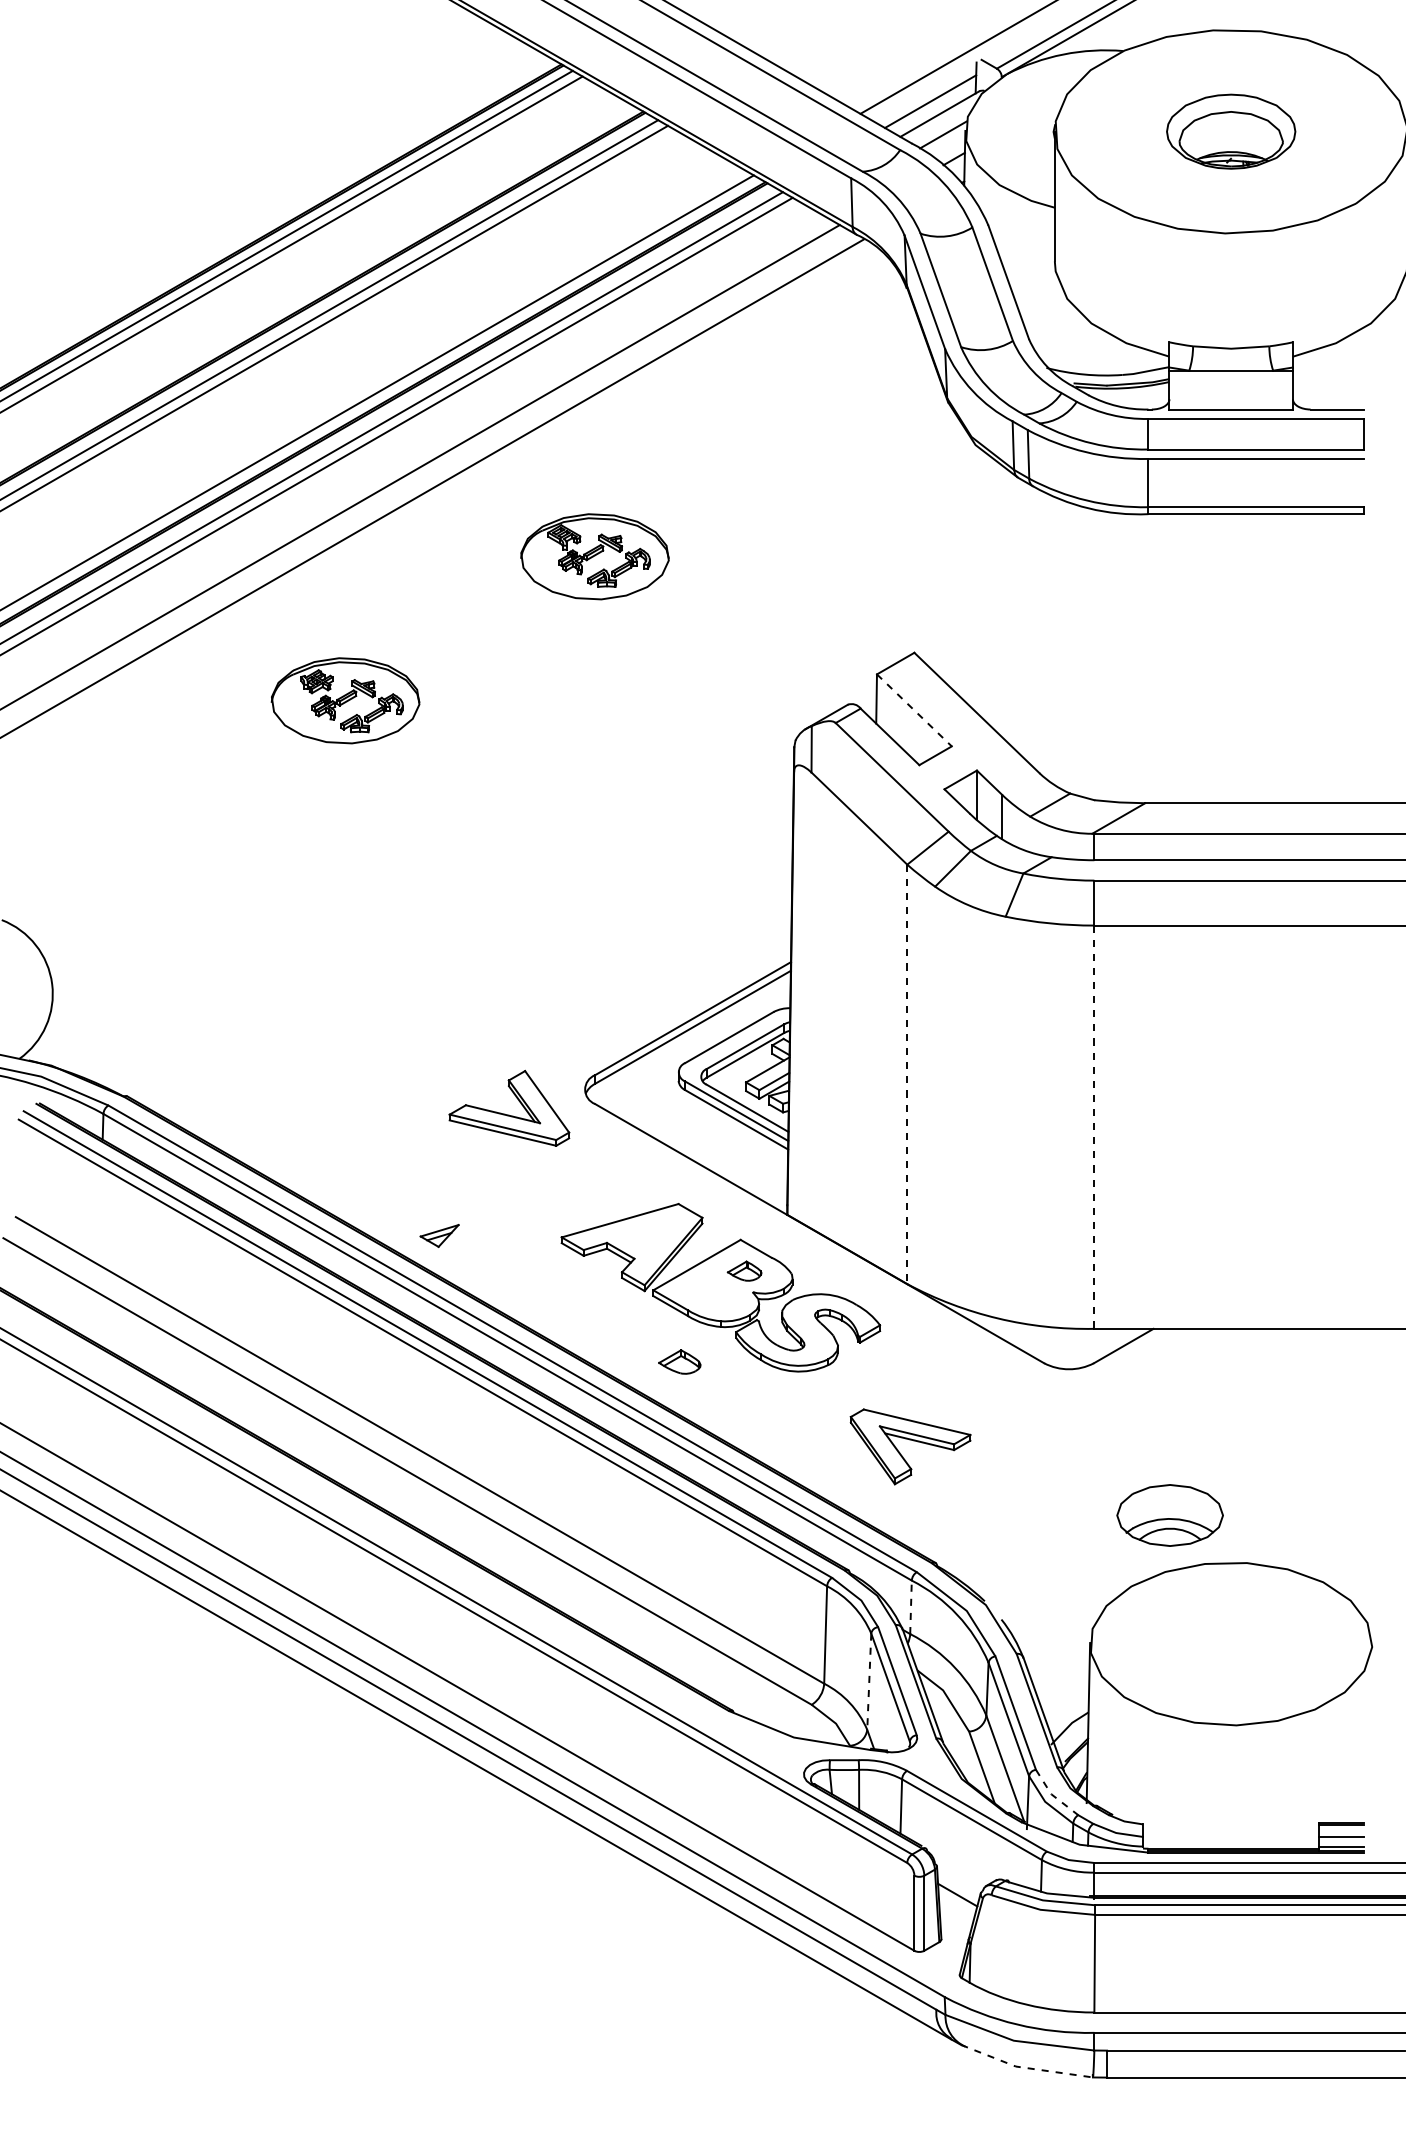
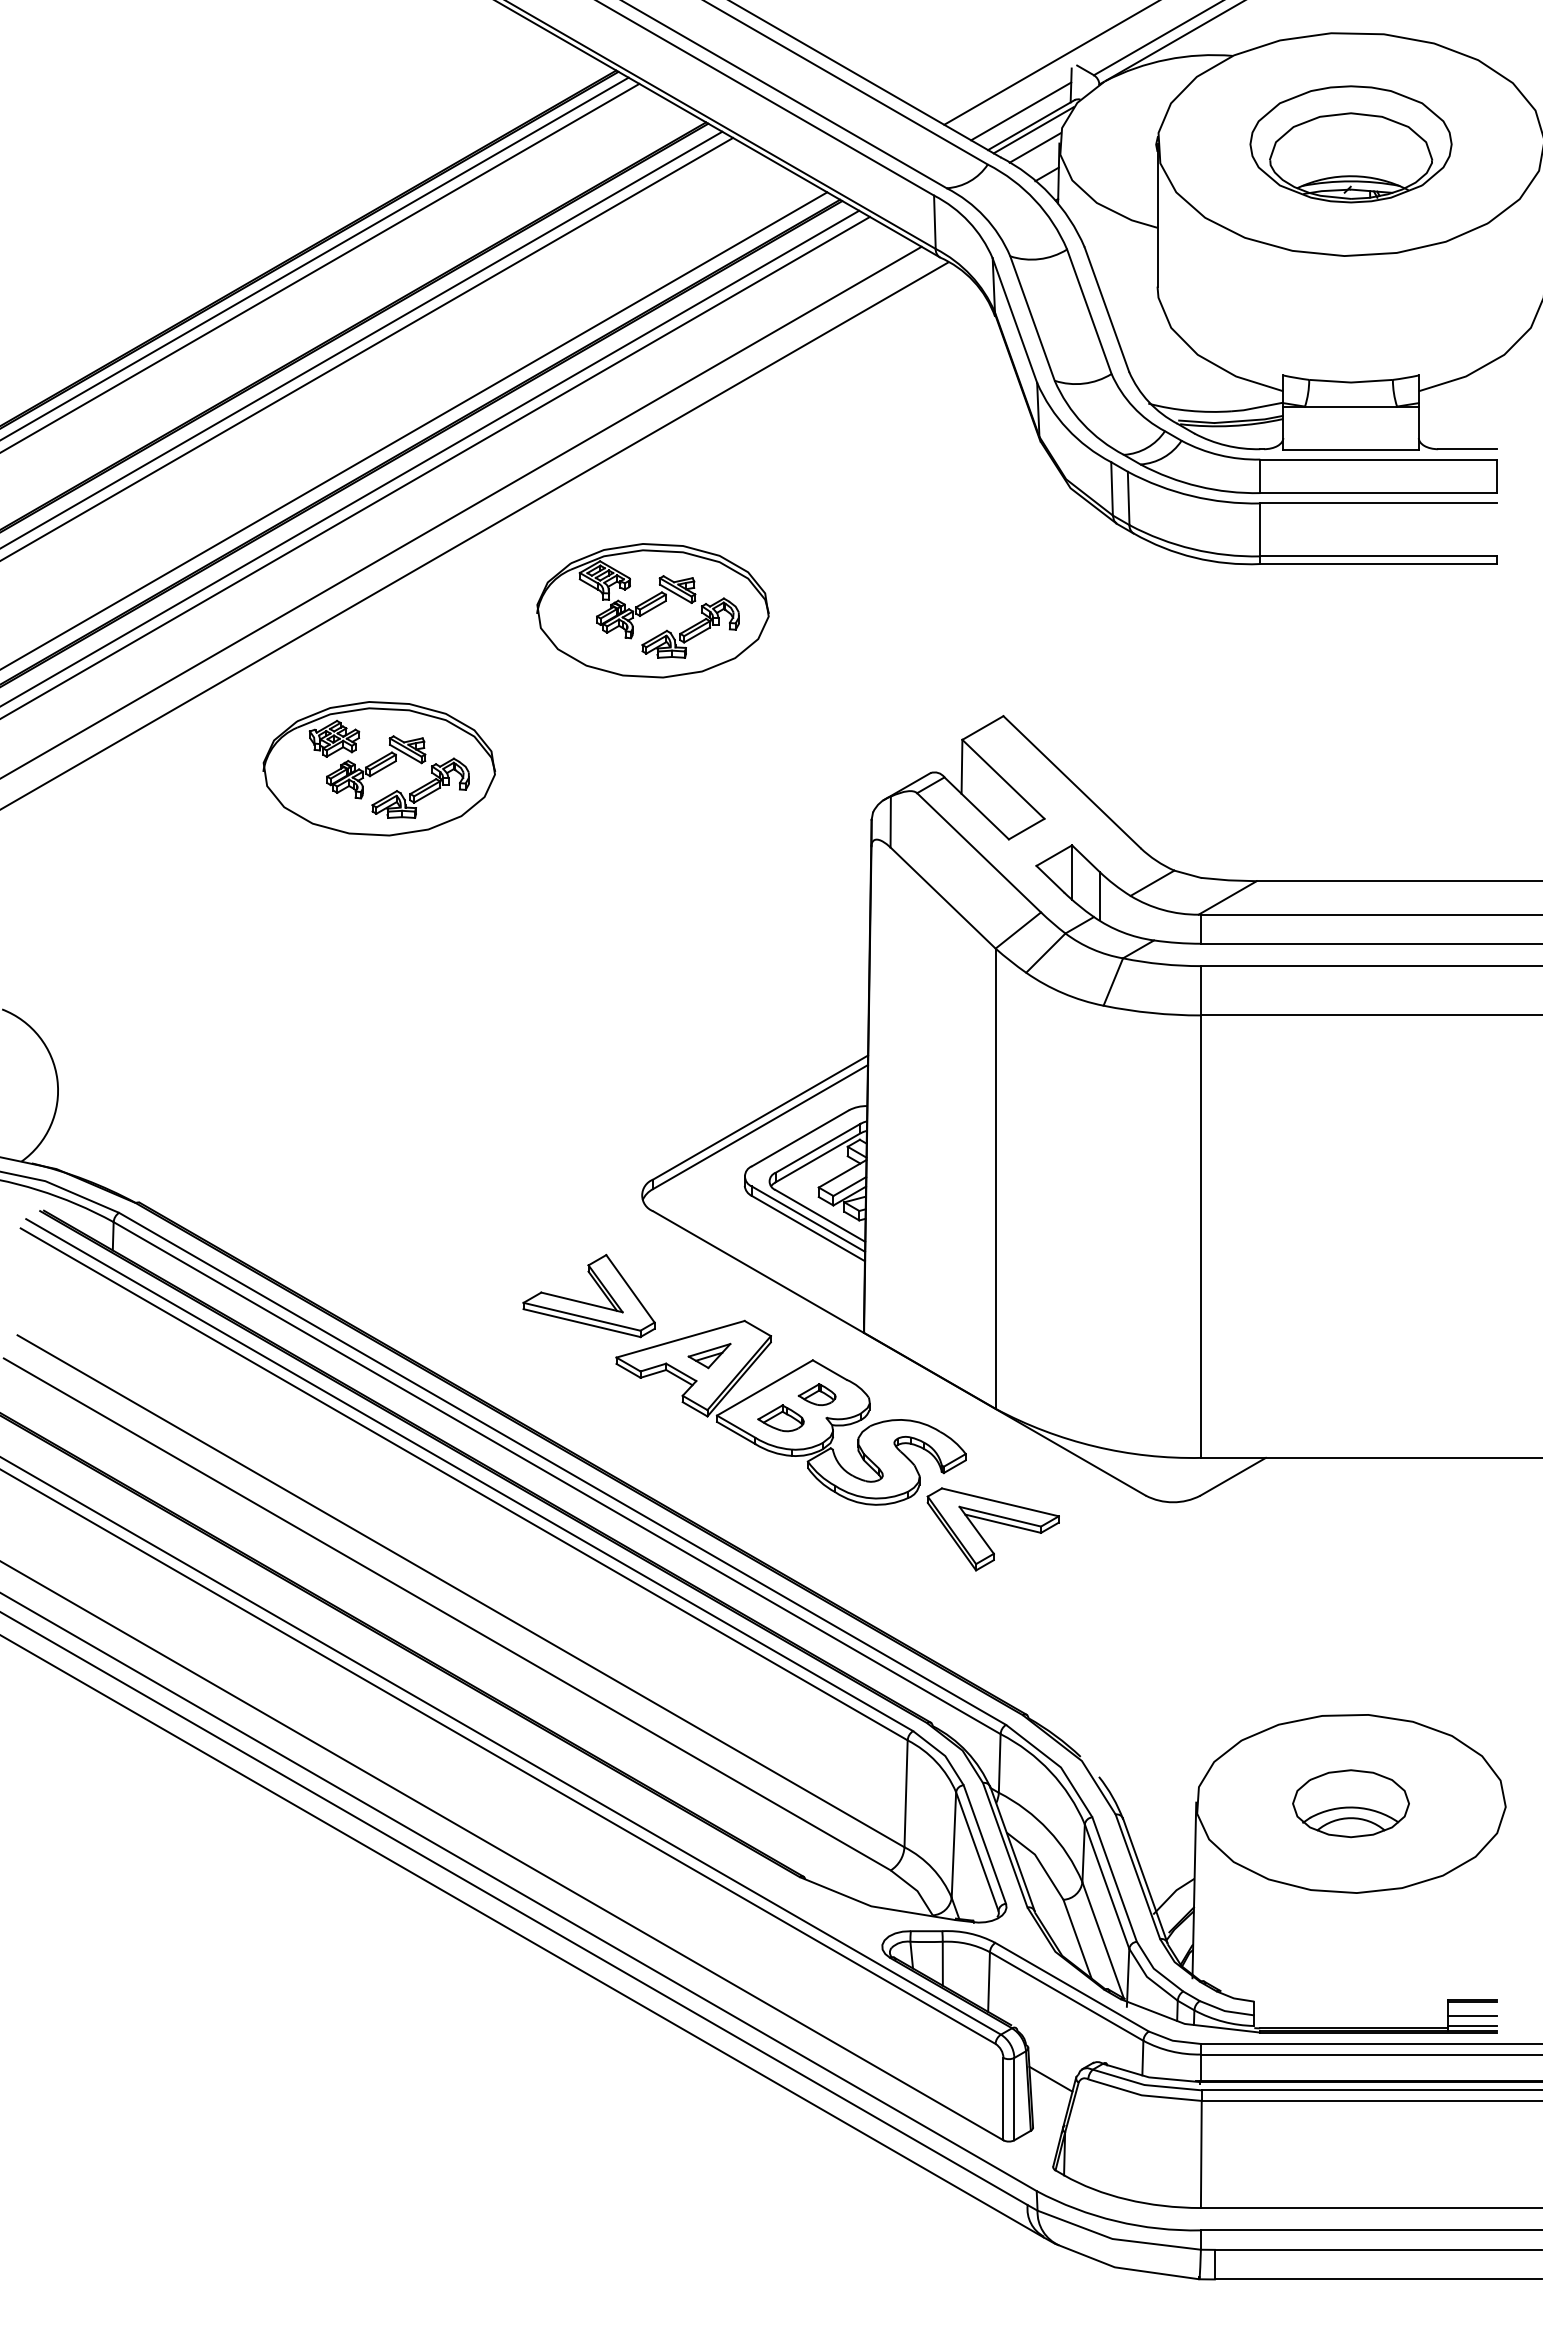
line: (941, 119) -> (1033, 130), added
part: (1230, 131) -> (1350, 144), size x1.43
part: (594, 556) -> (652, 610), size x1.43
part: (345, 700) -> (379, 768), size x1.43
line: (914, 710) -> (1003, 779), dashed -> solid
line: (907, 1075) -> (995, 1179), dashed -> solid
part: (507, 1114) -> (587, 1302), moved
line: (1093, 1127) -> (1200, 1237), dashed -> solid
part: (439, 1235) -> (709, 1355), moved
part: (679, 1362) -> (780, 1418), moved
part: (909, 1440) -> (992, 1522), moved
part: (1169, 1515) -> (1350, 1803), moved
line: (910, 1606) -> (999, 1762), dashed -> solid
line: (868, 1682) -> (953, 1845), dashed -> solid
line: (1053, 1796) -> (1156, 1970), dashed -> solid
line: (1024, 2067) -> (1124, 2268), dashed -> solid

